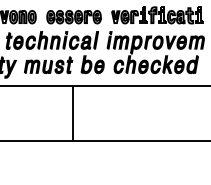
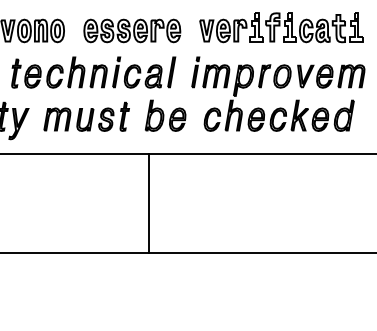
line: (72, 113) -> (149, 203), moved

